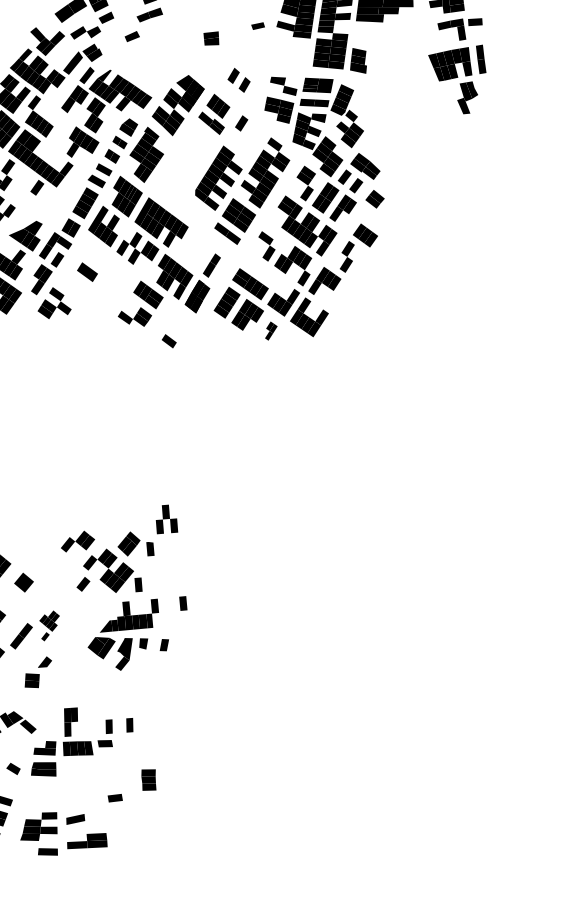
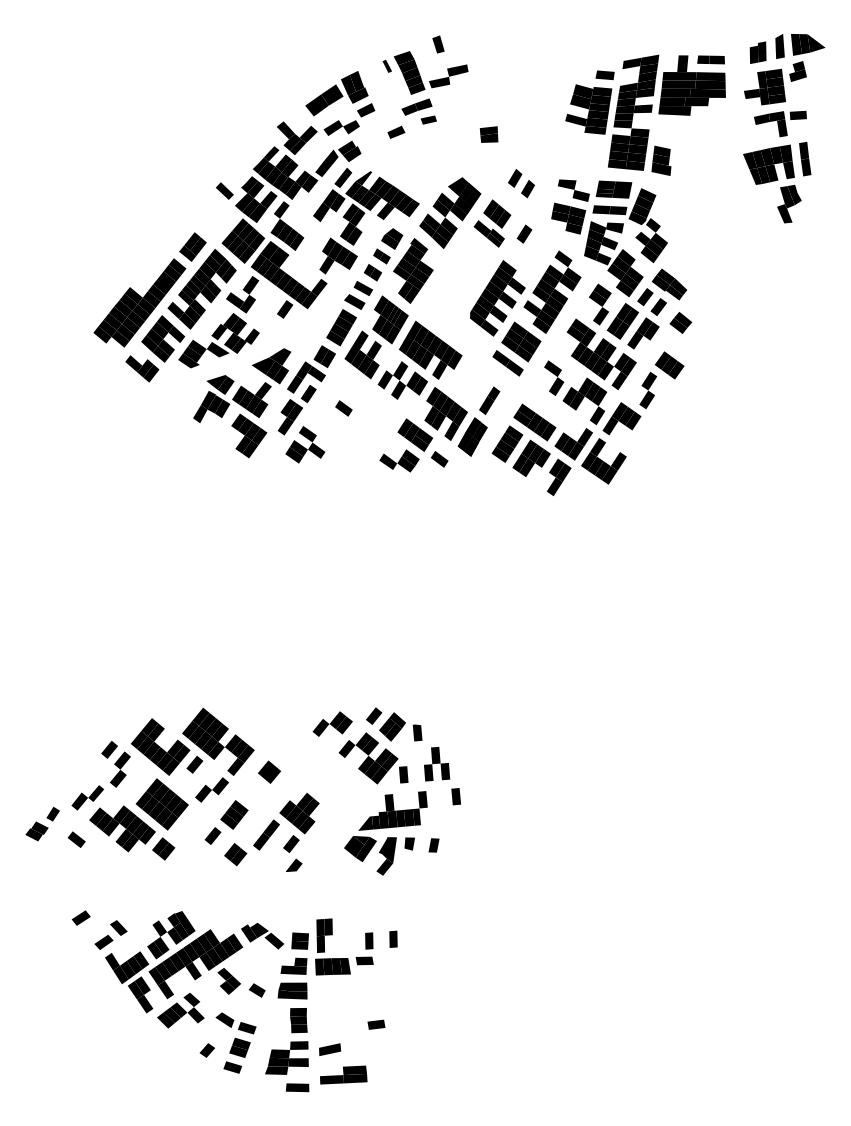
part: (257, 25) -> (428, 119), moved
part: (87, 272) -> (343, 408), size x0.71
part: (271, 331) -> (559, 477), size x1.67
part: (169, 341) -> (439, 459), moved
part: (167, 519) -> (437, 764), moved
part: (83, 583) -> (374, 715), moved
part: (49, 625) -> (299, 822), size x1.67
part: (31, 680) -> (299, 940), moved
part: (148, 780) -> (298, 1020), moved

